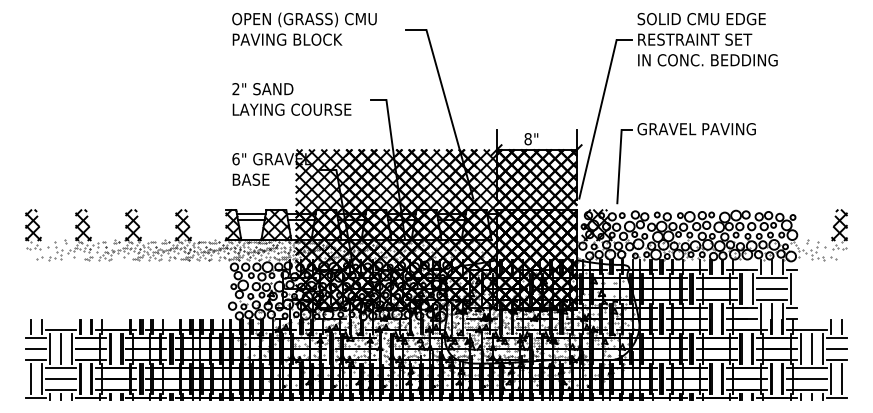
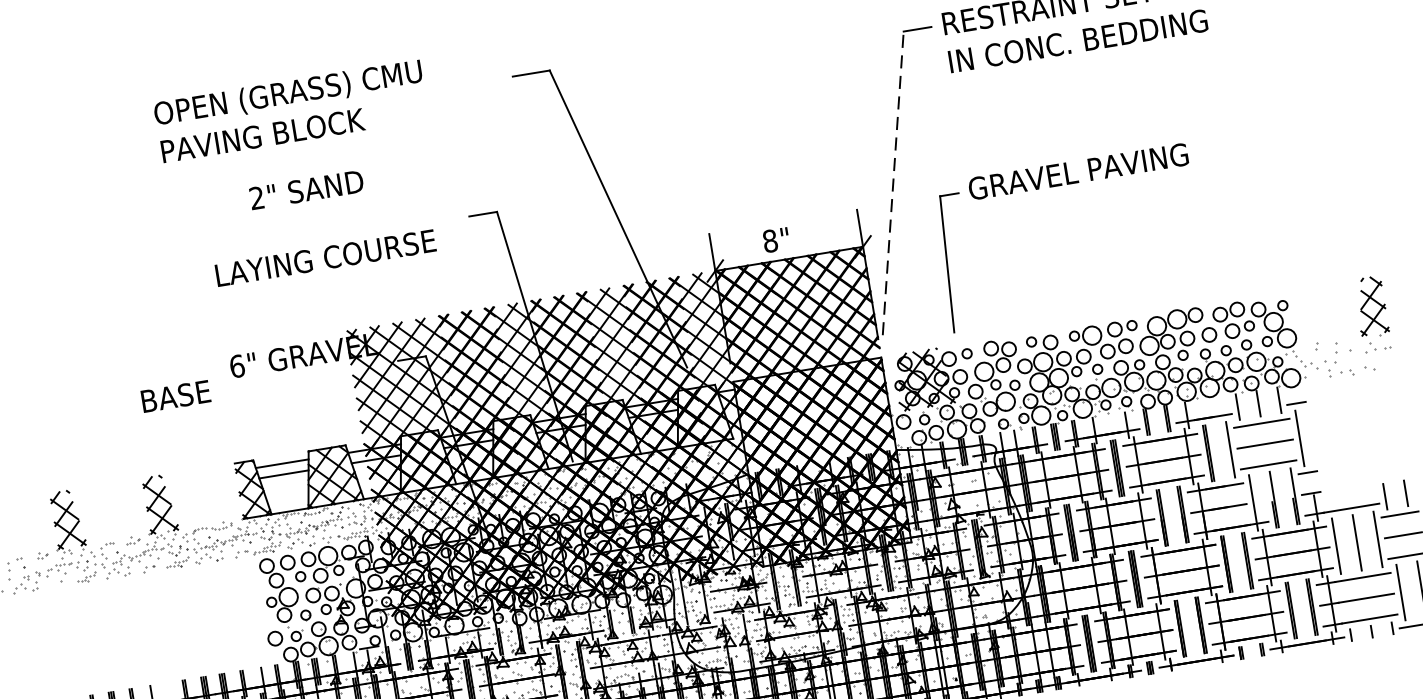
text: (304, 28) -> (290, 109), moved
text: (262, 89) -> (306, 190), moved
line: (598, 118) -> (893, 181), solid -> dashed
text: (250, 179) -> (174, 396), moved

